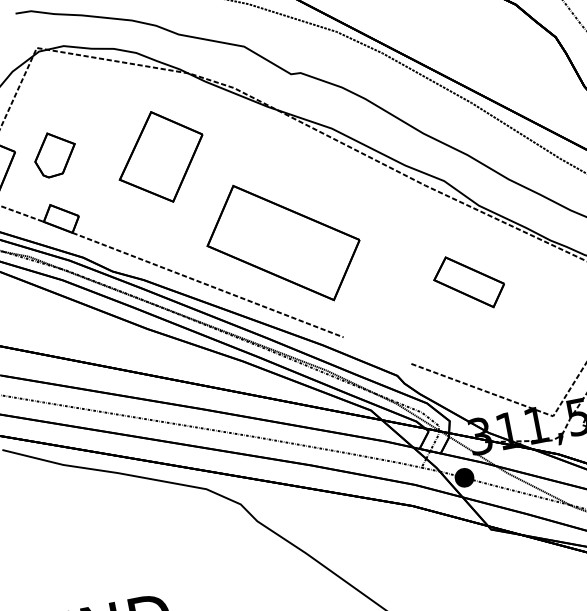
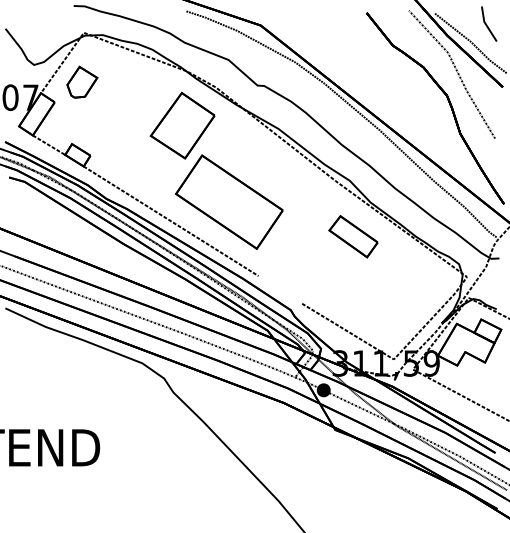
part: (55, 153) -> (82, 81), moved
part: (160, 156) -> (182, 125), moved
part: (469, 282) -> (353, 236), moved

